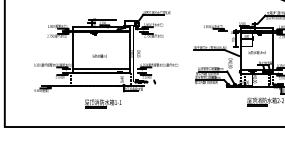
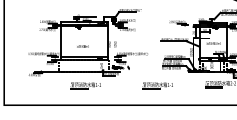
part: (189, 103) -> (157, 85), added

